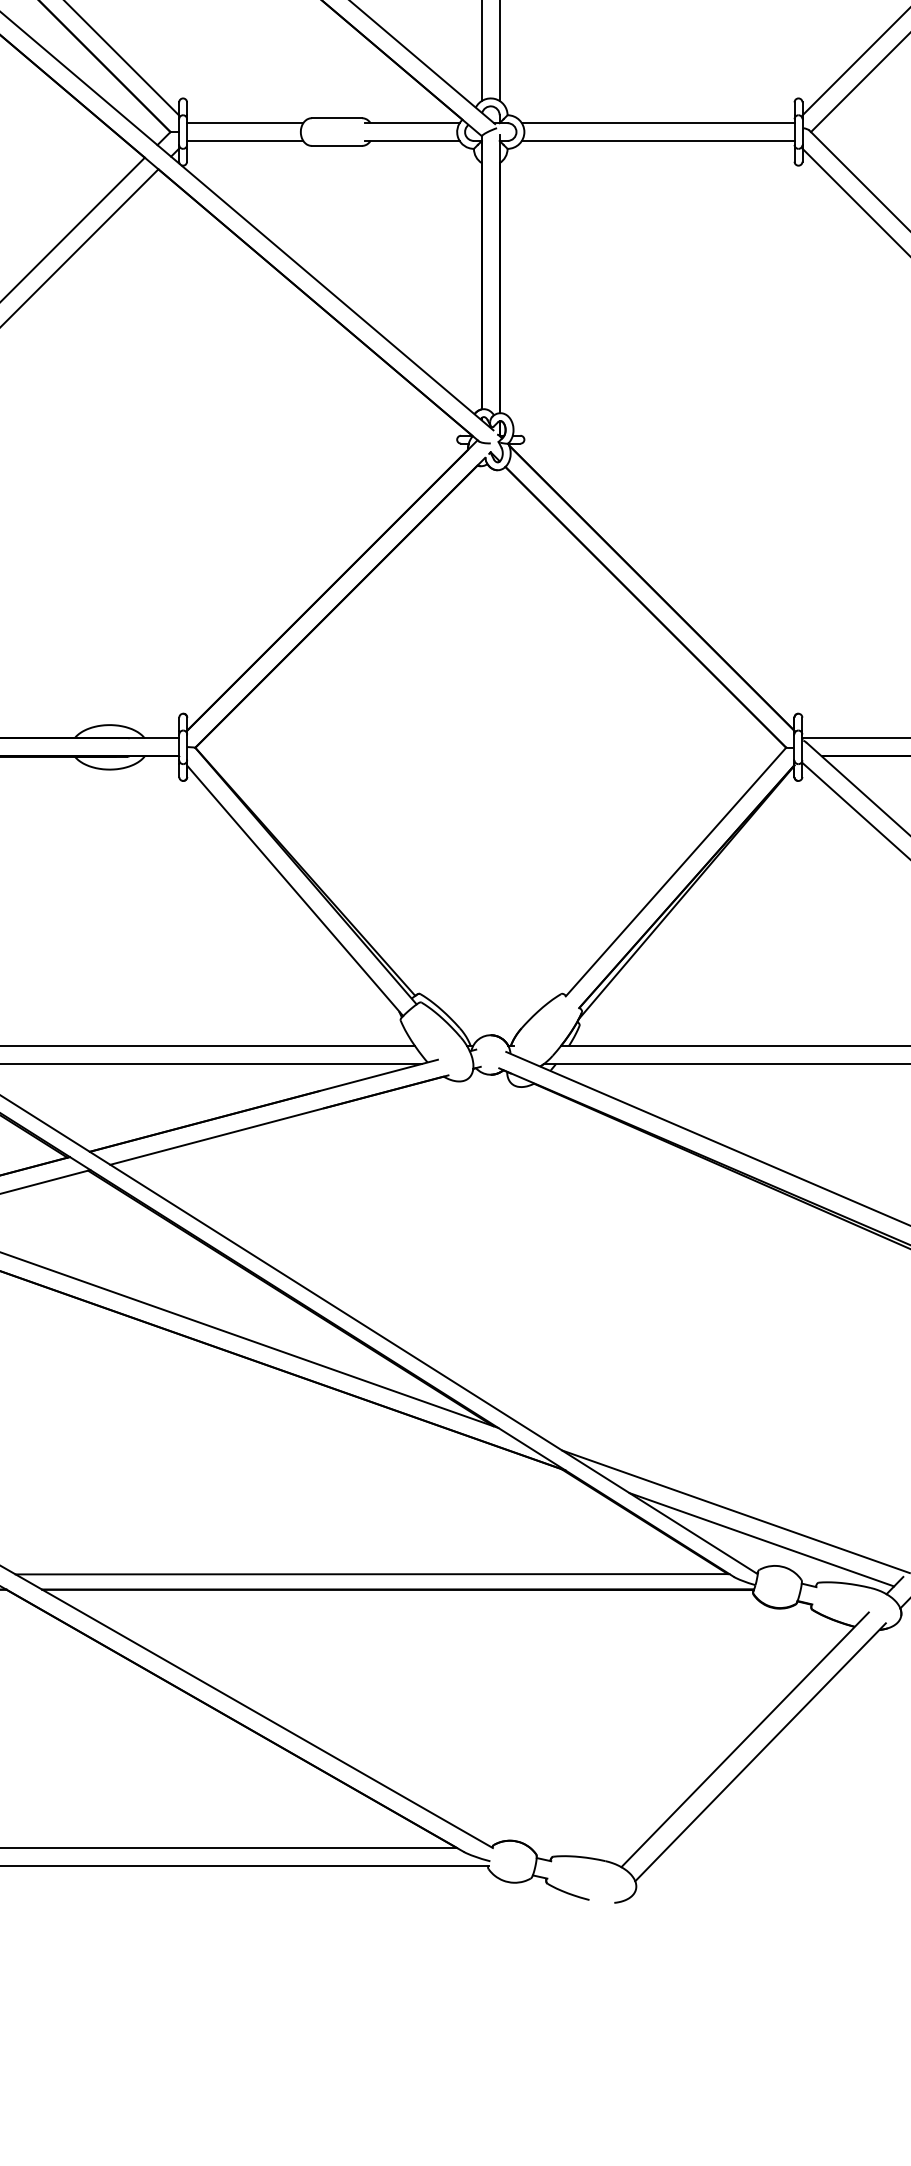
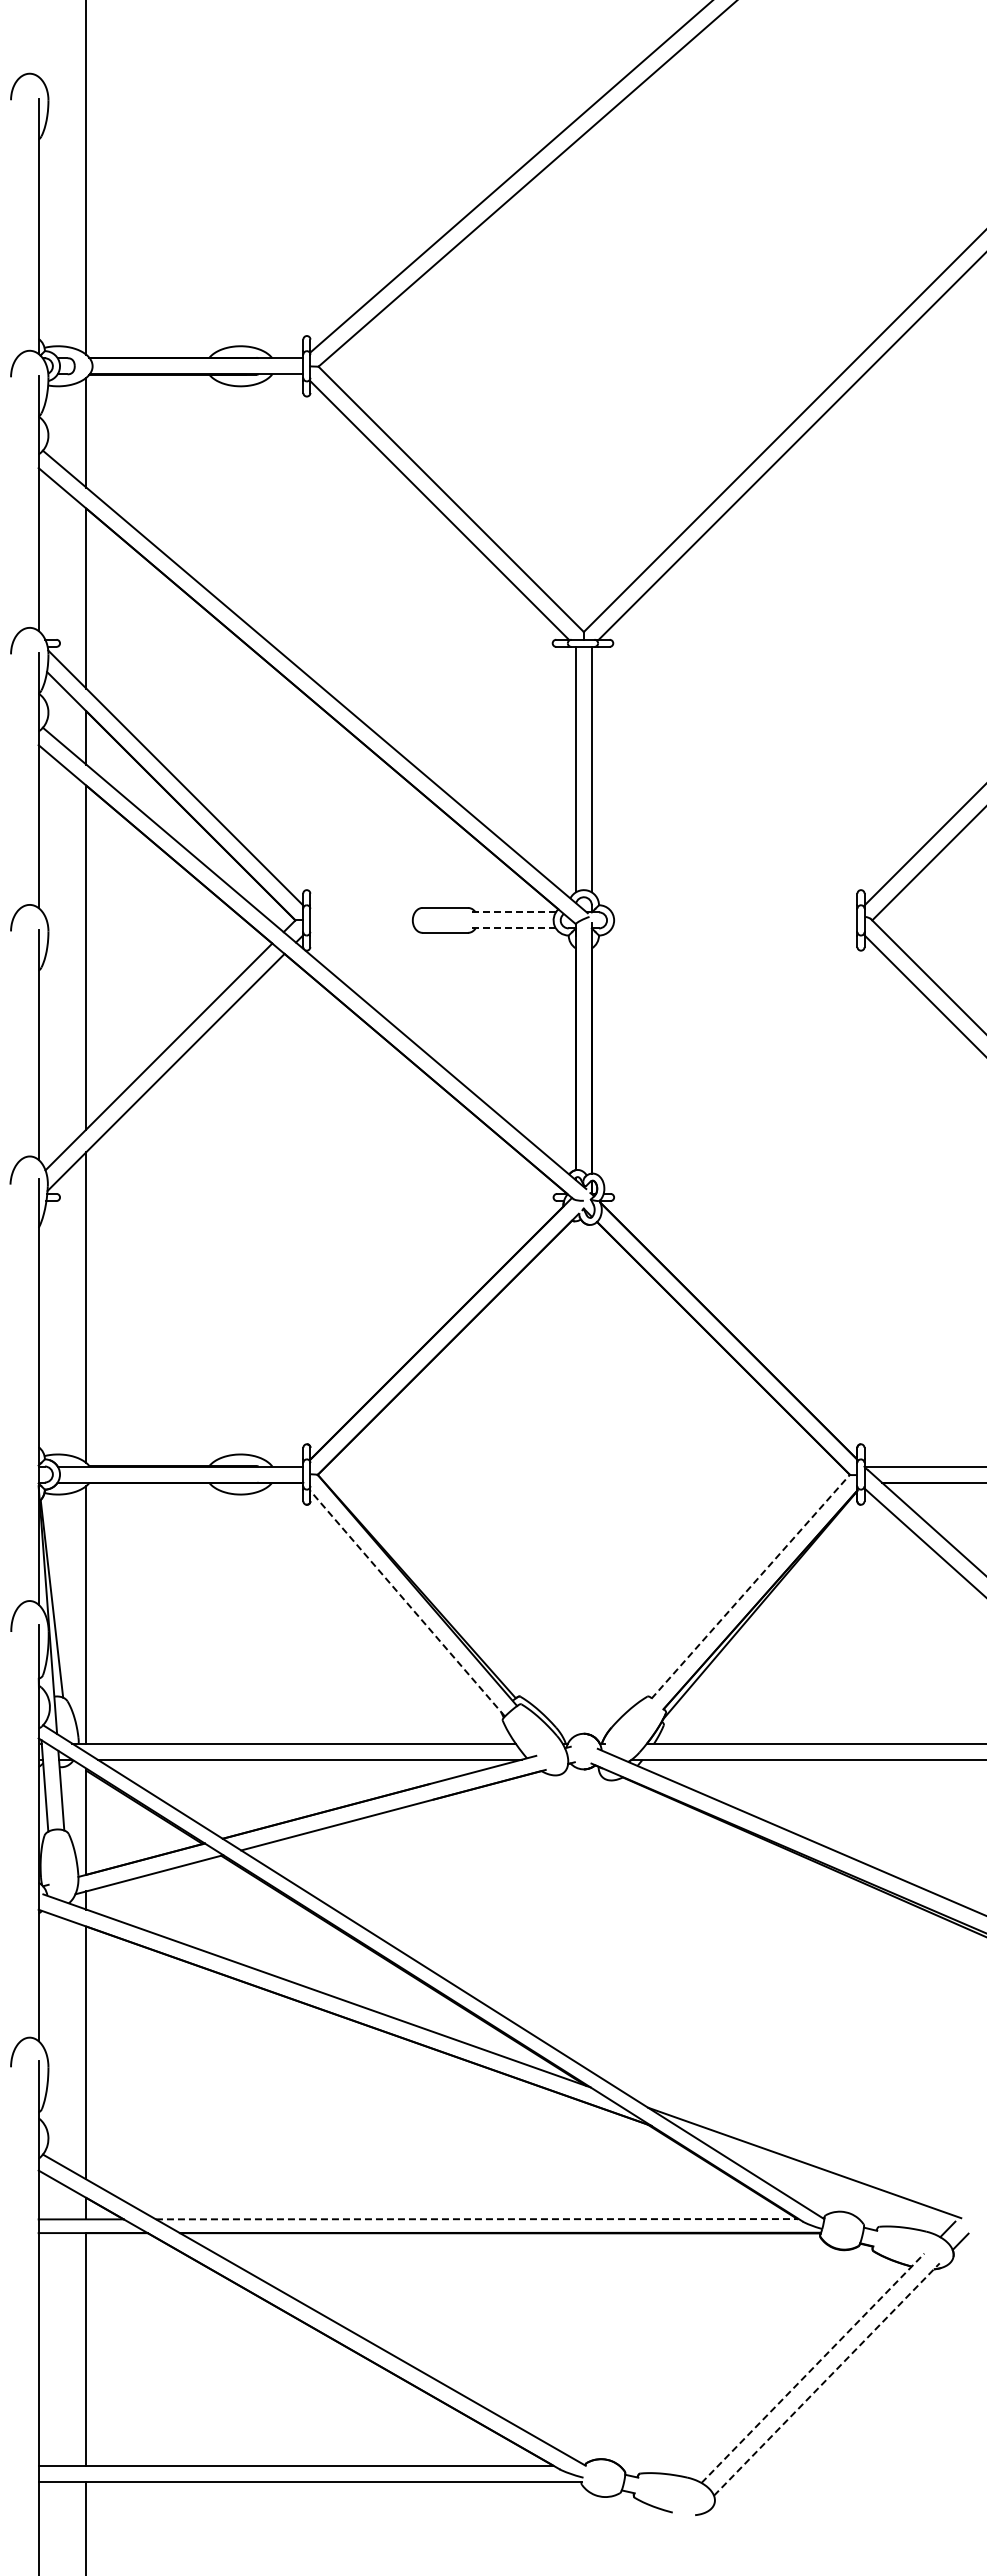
line: (244, 123) -> (362, 912), removed
line: (412, 123) -> (513, 912), solid -> dashed
line: (658, 123) -> (734, 912), removed
line: (244, 141) -> (362, 928), removed
line: (412, 141) -> (513, 928), solid -> dashed
line: (658, 141) -> (734, 928), removed
line: (675, 871) -> (750, 1586), solid -> dashed
line: (294, 890) -> (407, 1603), solid -> dashed
line: (761, 1540) -> (827, 2188), removed
line: (372, 1574) -> (477, 2219), solid -> dashed
line: (744, 1740) -> (812, 2368), solid -> dashed
line: (760, 1752) -> (826, 2379), solid -> dashed

